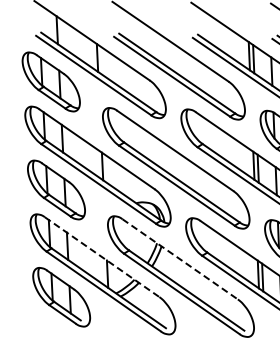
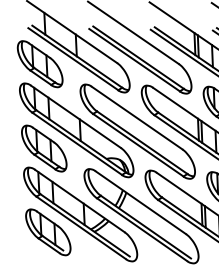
line: (102, 257) -> (80, 201), dashed -> solid
line: (180, 259) -> (141, 202), dashed -> solid

